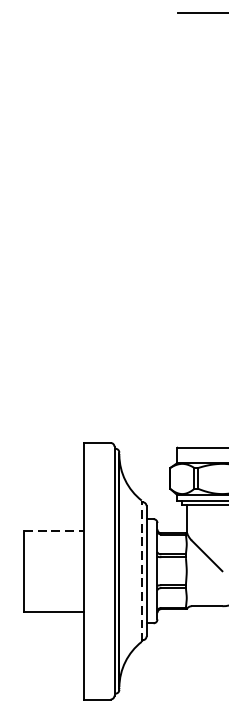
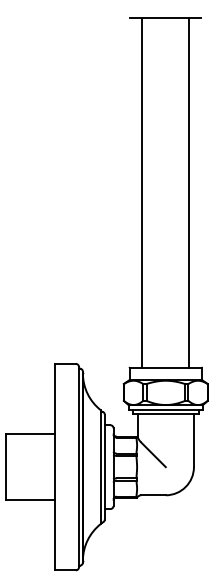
line: (193, 229) -> (142, 192), added
line: (55, 530) -> (31, 434), dashed -> solid
line: (141, 571) -> (100, 467), dashed -> solid

